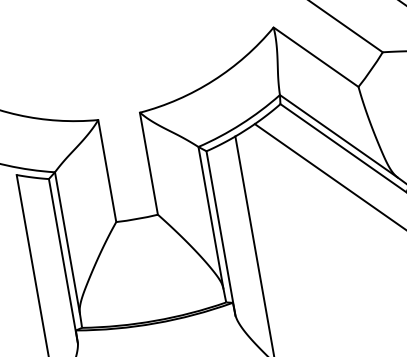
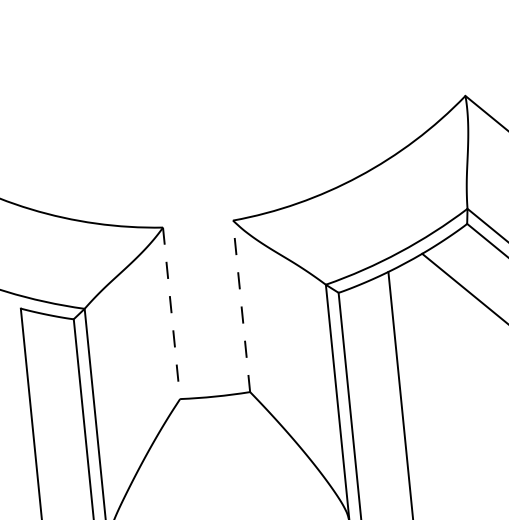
line: (148, 163) -> (240, 305), solid -> dashed
line: (107, 171) -> (171, 314), solid -> dashed

